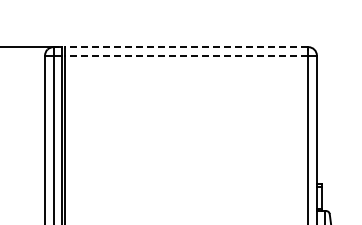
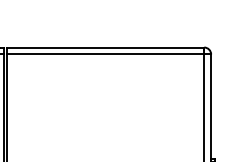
line: (186, 47) -> (105, 47), dashed -> solid
line: (186, 55) -> (105, 54), dashed -> solid

